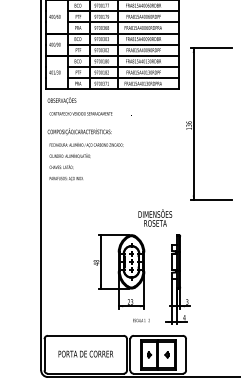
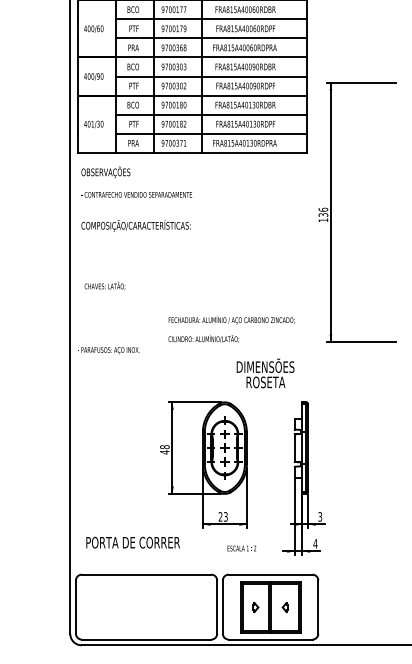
text: (86, 150) -> (231, 329), moved
text: (65, 178) -> (108, 349), moved
text: (85, 353) -> (132, 541), moved

